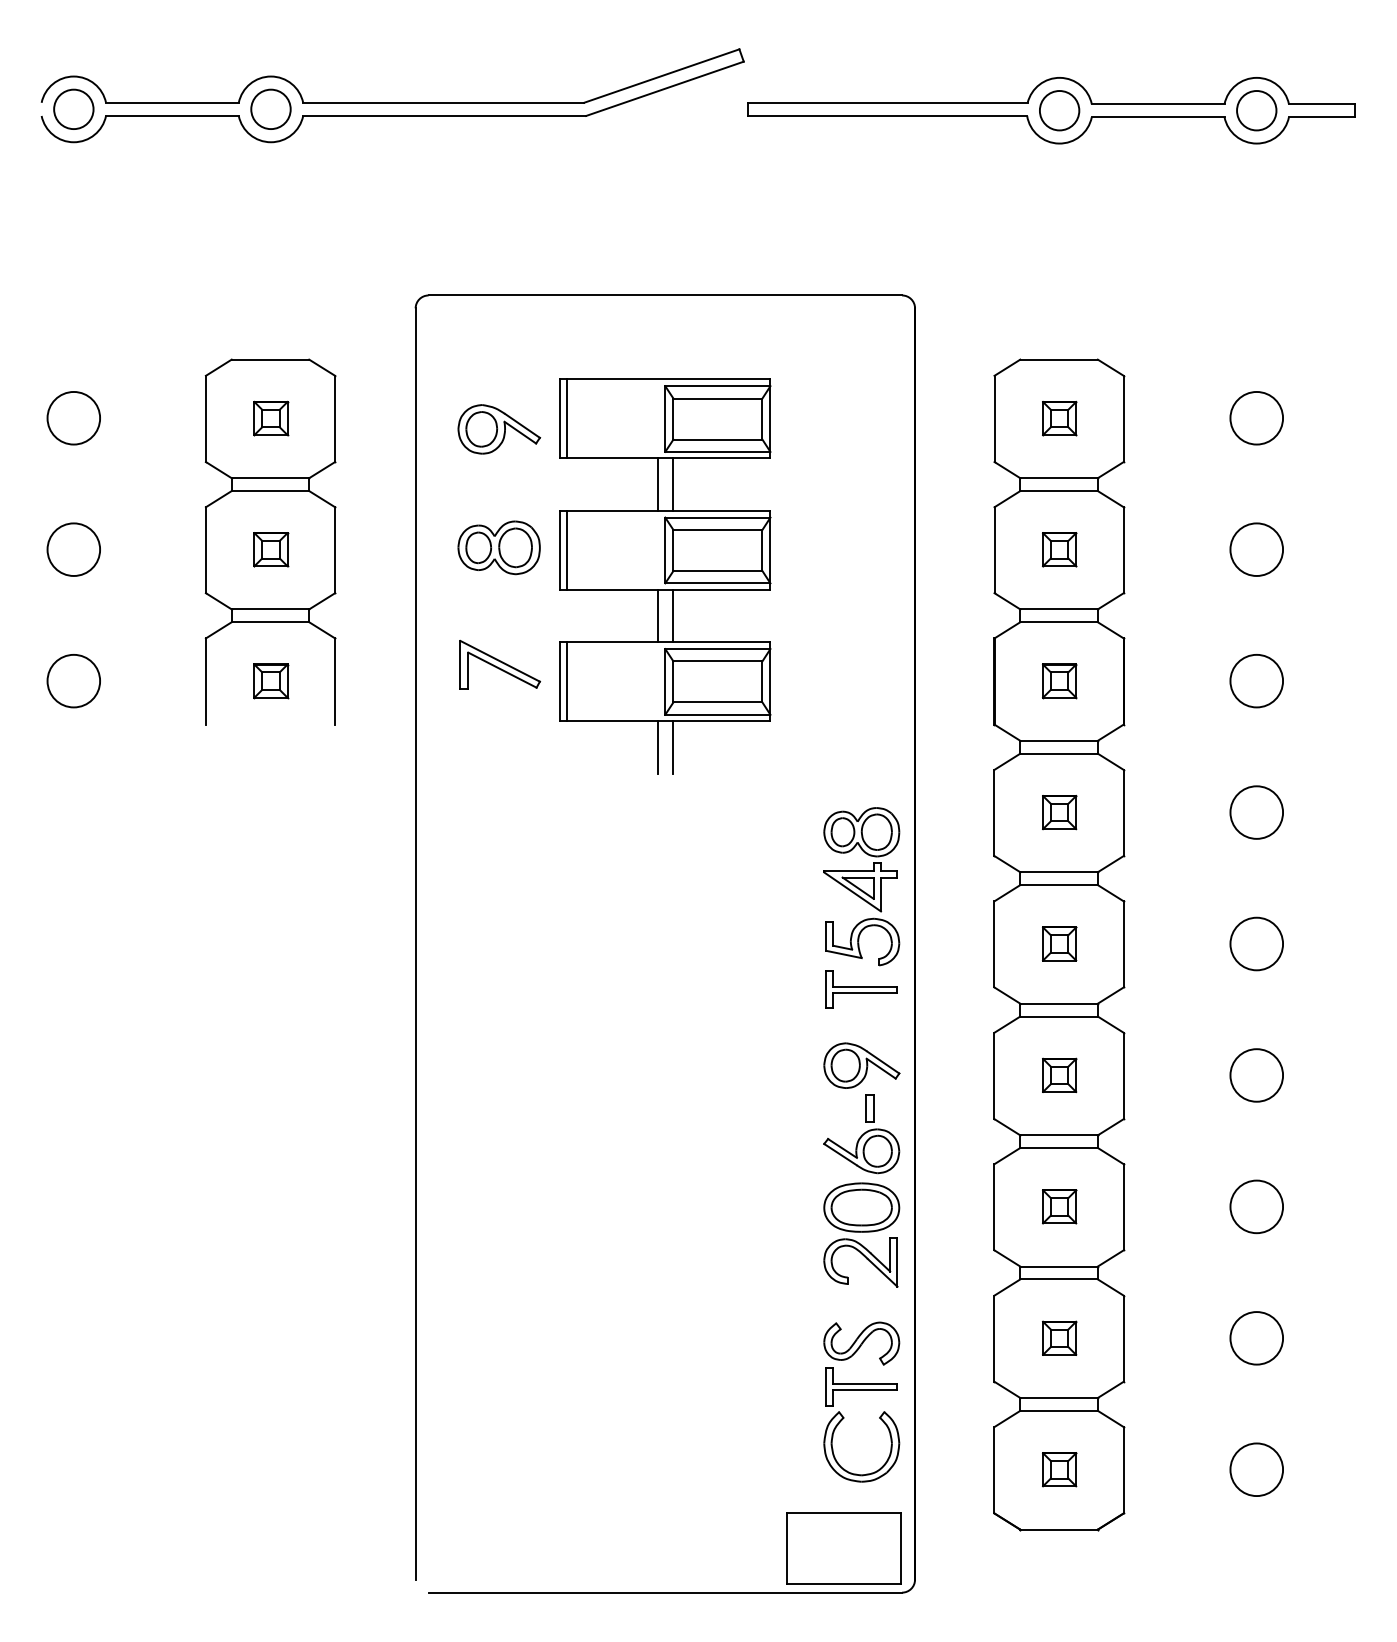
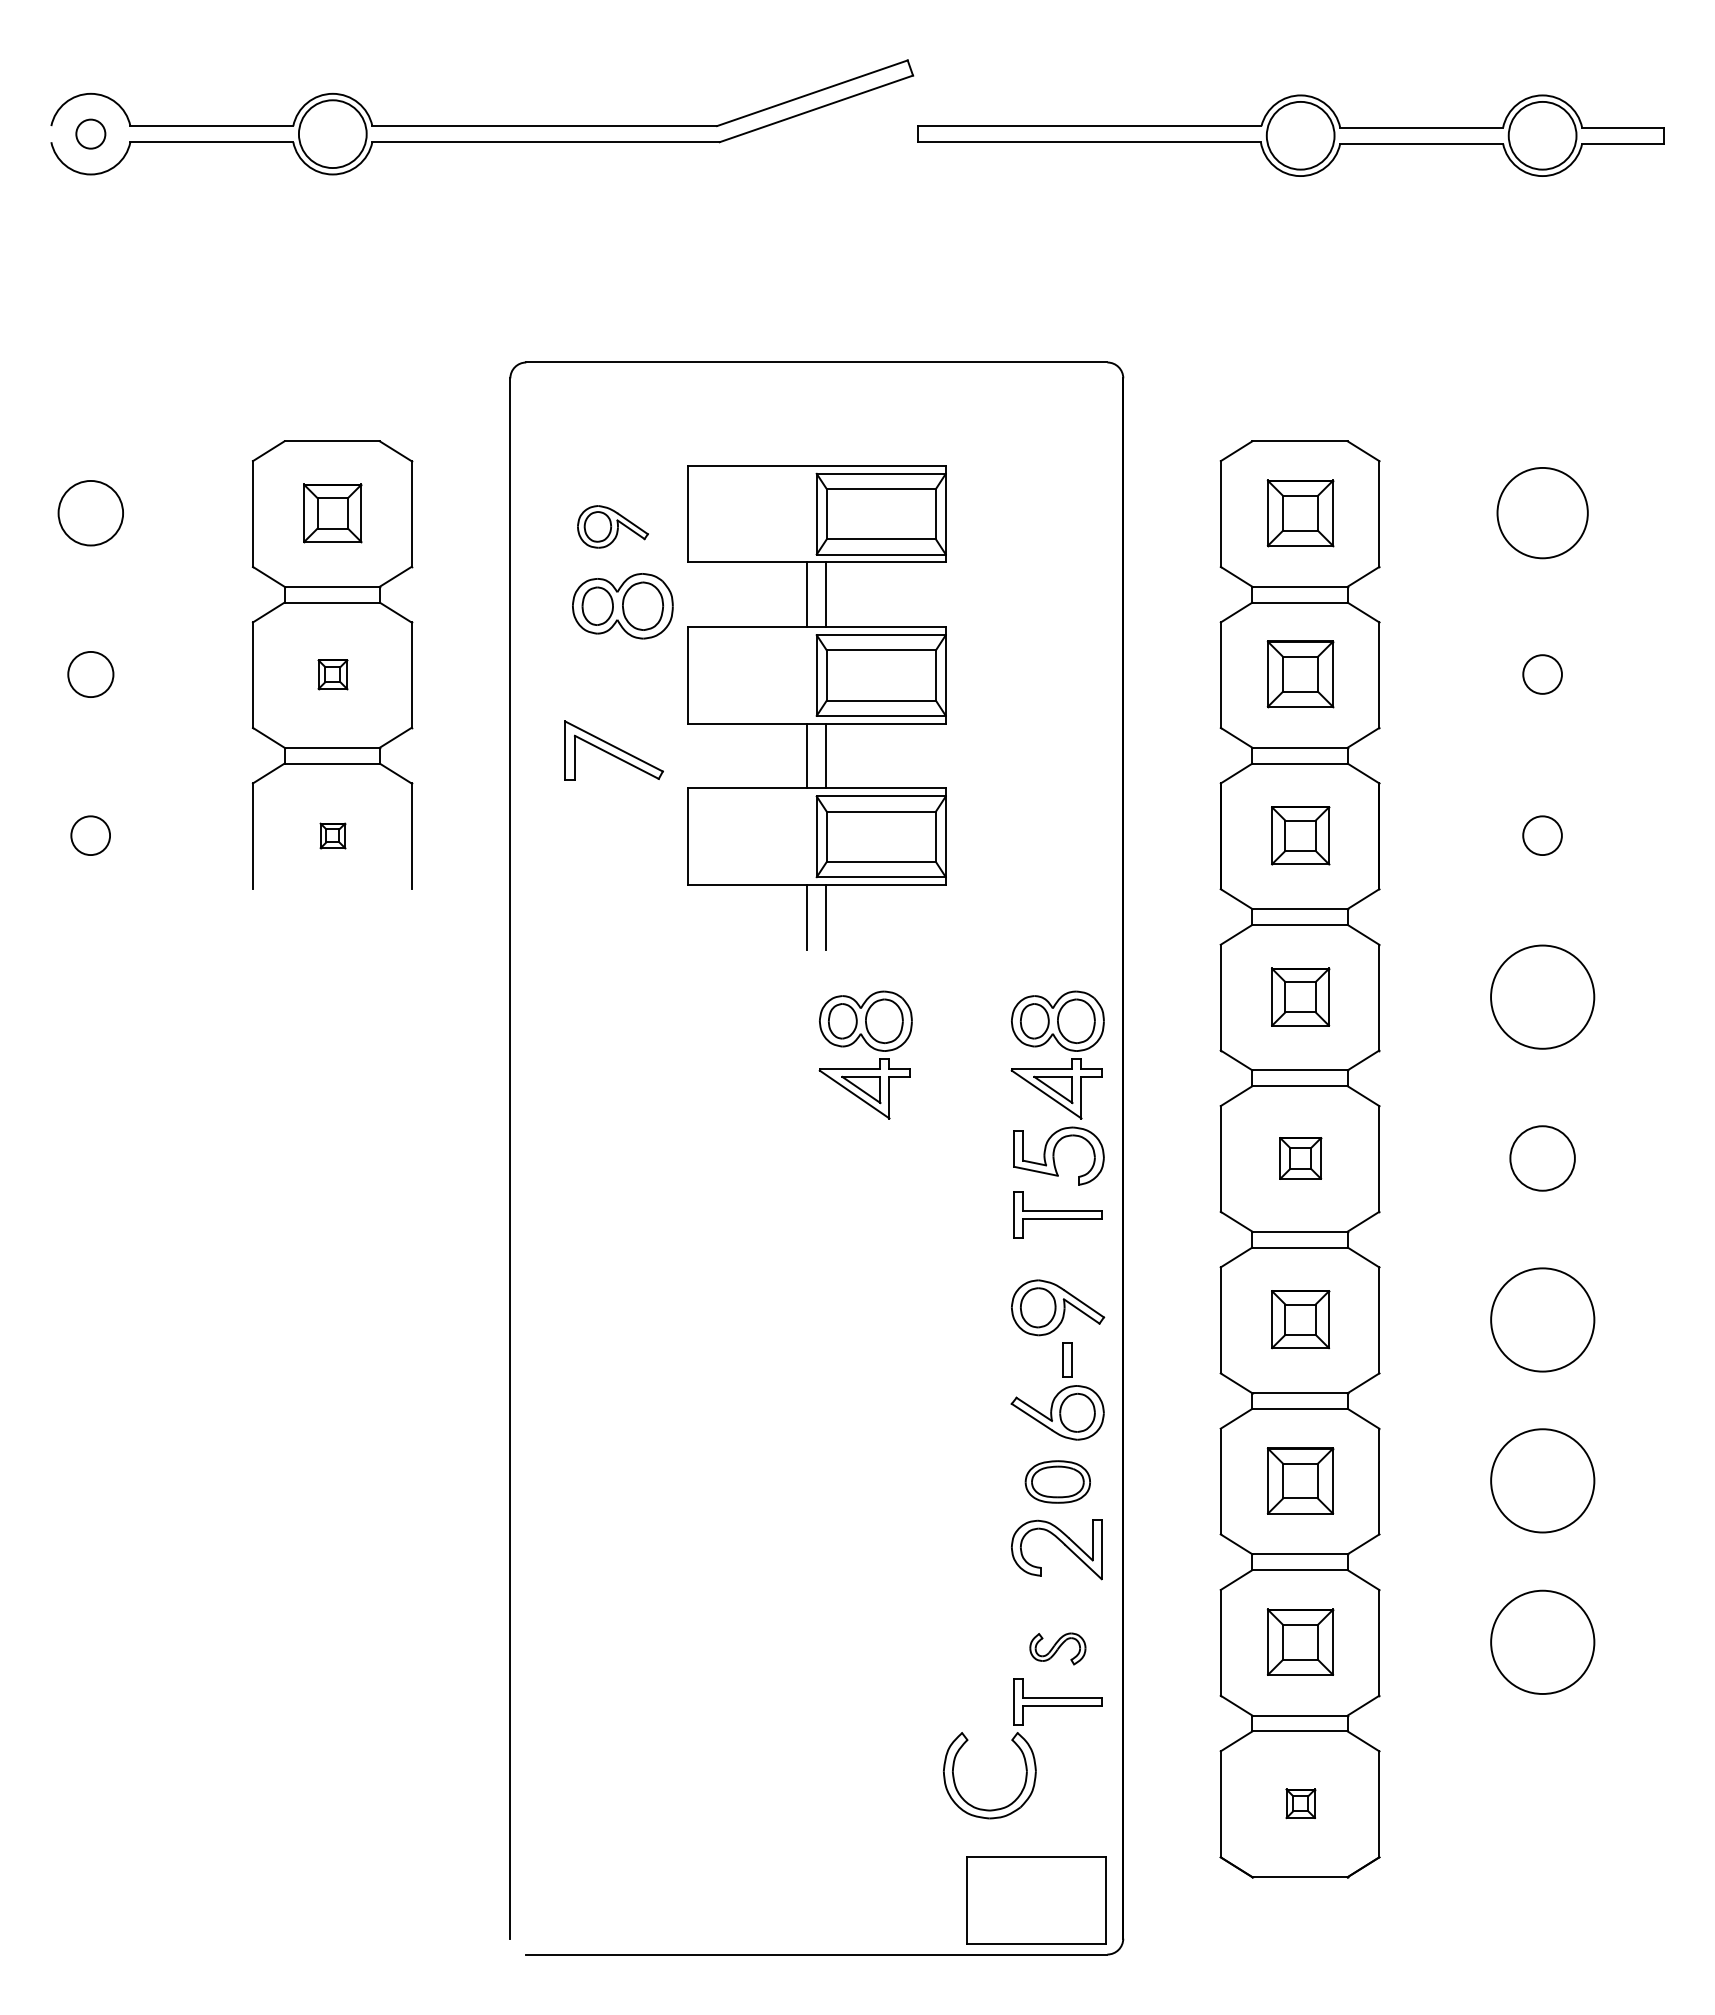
circle: (73, 108) -> (90, 133), size x0.6
circle: (270, 108) -> (332, 133), size x1.4
circle: (1059, 110) -> (1300, 135), size x1.4
circle: (1256, 110) -> (1542, 135), size x1.4
part: (270, 418) -> (332, 513), size x1.4
line: (566, 418) -> (695, 513), removed
part: (1059, 418) -> (1300, 513), size x1.6
circle: (1256, 418) -> (1542, 513), size x1.4
part: (498, 429) -> (612, 526), size x0.7
part: (498, 548) -> (622, 606), moved
circle: (73, 549) -> (90, 674), size x0.7
part: (270, 549) -> (332, 674), size x0.7
line: (566, 549) -> (695, 674), removed
part: (1059, 549) -> (1300, 674), size x1.6
circle: (1256, 549) -> (1542, 674), size x0.6
part: (499, 664) -> (613, 750), moved
circle: (73, 680) -> (90, 835), size x0.6
part: (270, 680) -> (332, 835), size x0.6
part: (1059, 680) -> (1300, 835), size x1.4
circle: (1256, 680) -> (1542, 835), size x0.6
line: (566, 681) -> (695, 836), removed
part: (1059, 812) -> (1300, 996), size x1.4
circle: (1256, 812) -> (1542, 996), size x1.6
part: (709, 854) -> (871, 1048), added
part: (1059, 1075) -> (1300, 1319), size x1.4
circle: (1256, 1075) -> (1542, 1319), size x1.6
part: (1059, 1206) -> (1300, 1480), size x1.6
part: (861, 1207) -> (1057, 1481), size x0.7
circle: (1256, 1207) -> (1542, 1481), size x1.6
part: (1059, 1338) -> (1300, 1642), size x1.6
circle: (1256, 1338) -> (1542, 1642), size x1.6
part: (861, 1343) -> (1057, 1648), size x0.6
part: (1059, 1469) -> (1300, 1803), size x0.7
circle: (1256, 1469) -> (1542, 1803), removed
part: (855, 1473) -> (982, 1808), moved

